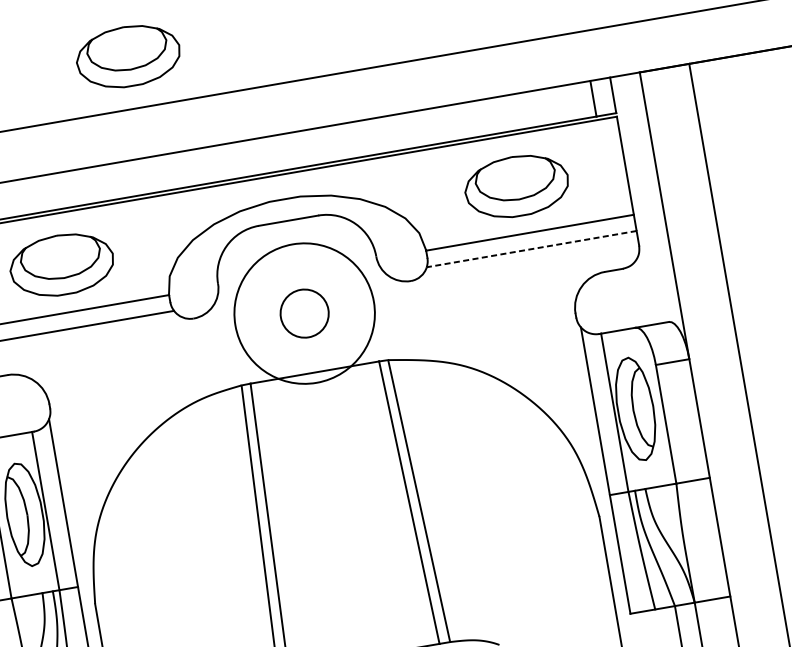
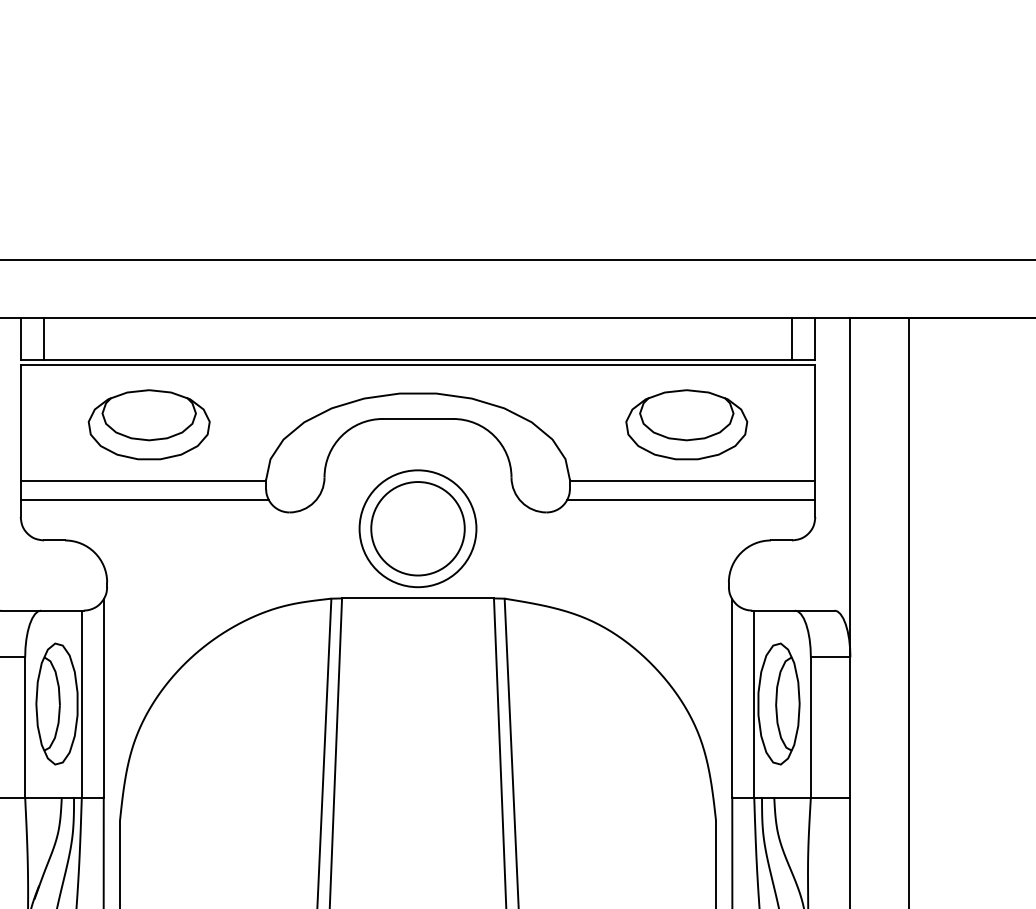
part: (128, 56) -> (266, 198), removed
line: (530, 249) -> (690, 499), dashed -> solid
circle: (304, 313) -> (417, 528), size x0.71
circle: (304, 313) -> (417, 528), size x1.67

